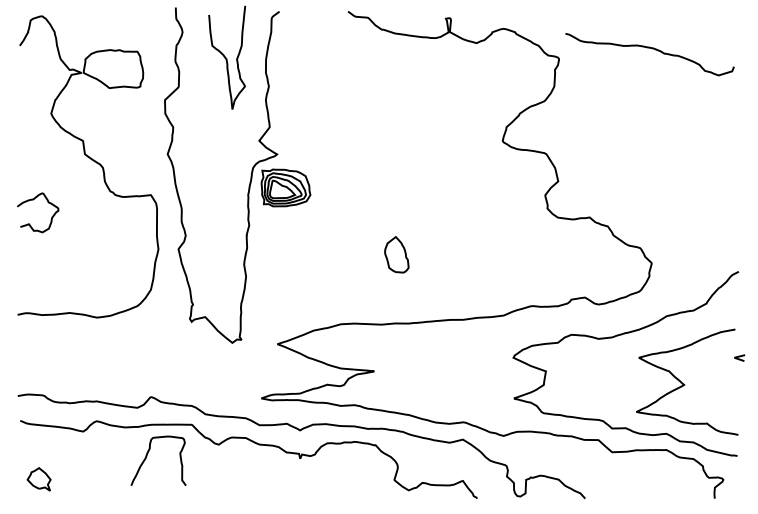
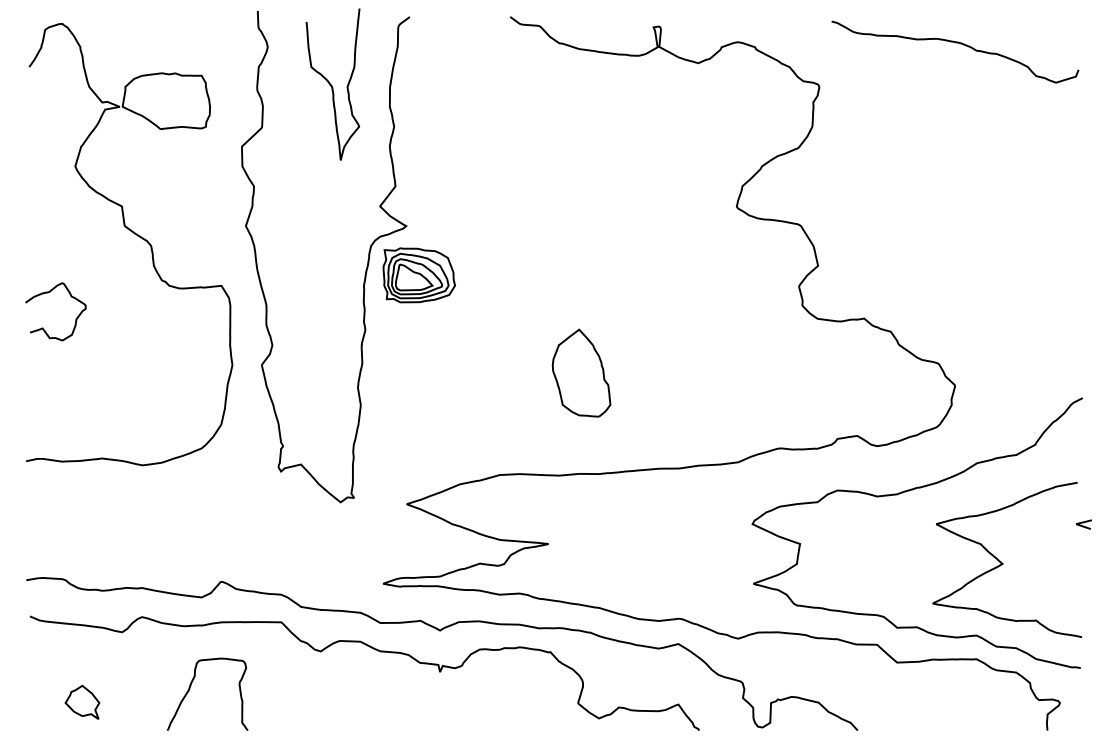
curve: (652, 49) -> (959, 44), moved
part: (396, 254) -> (581, 372), size x1.67
curve: (147, 456) -> (191, 687), moved
part: (38, 479) -> (81, 702), moved

